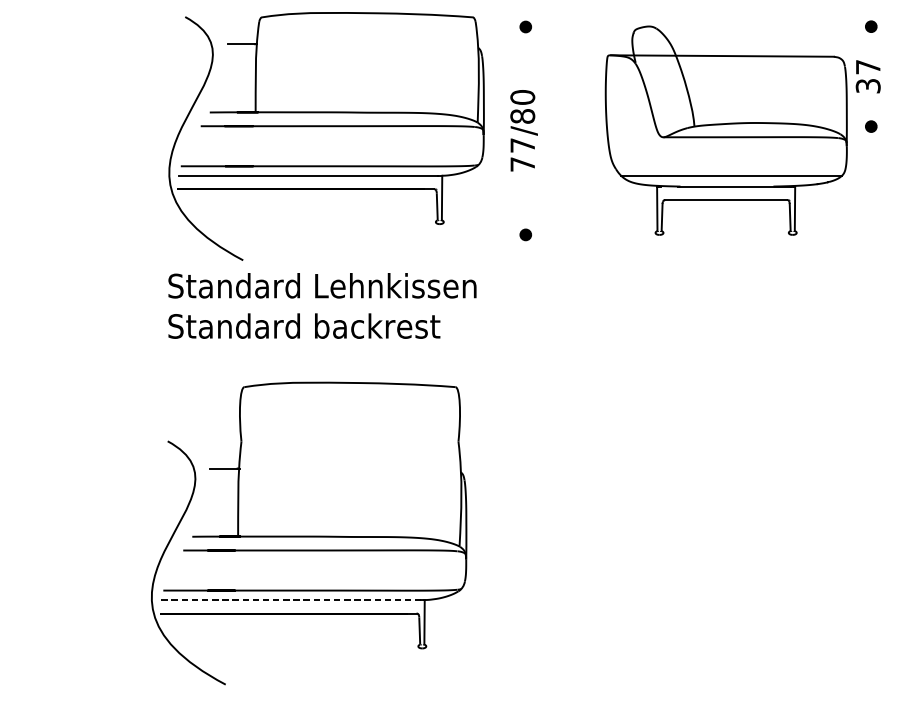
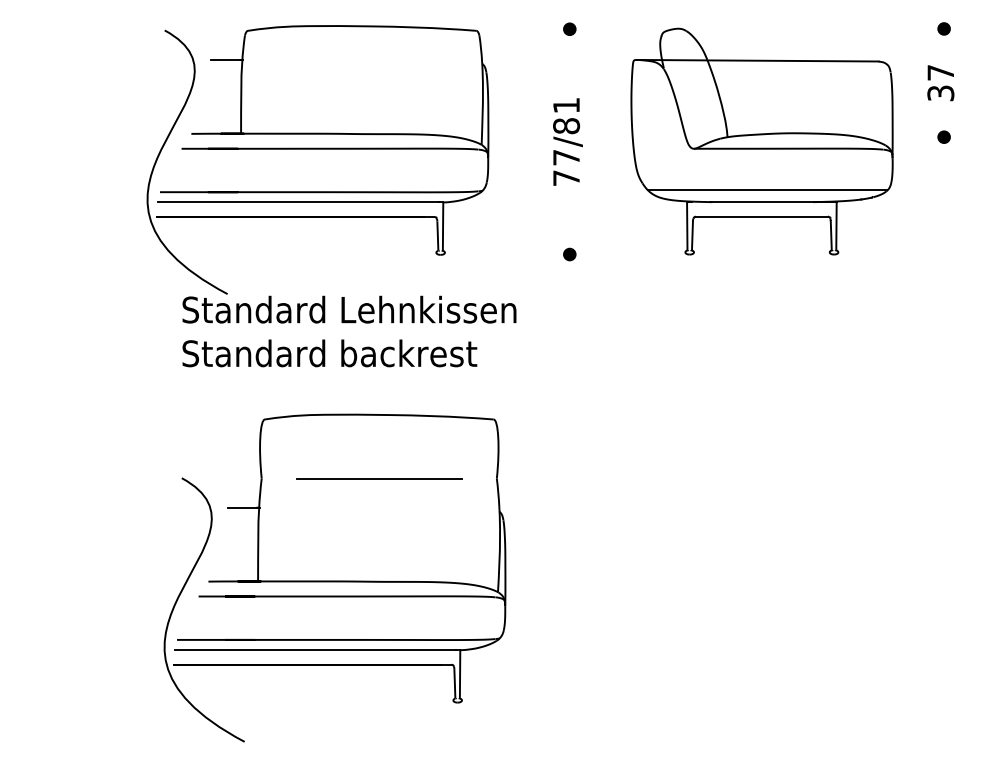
text: (522, 97) -> (566, 105), 77/80 -> 77/81
part: (326, 126) -> (317, 149), moved
part: (725, 130) -> (761, 141), moved
line: (349, 441) -> (378, 478), added
line: (291, 600) -> (315, 650), dashed -> solid

